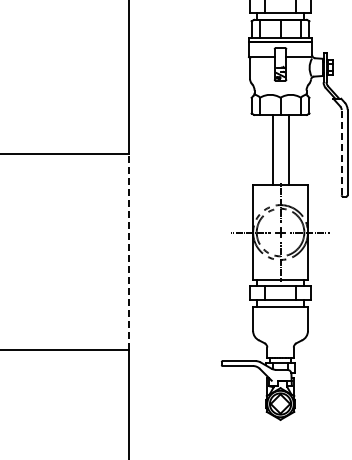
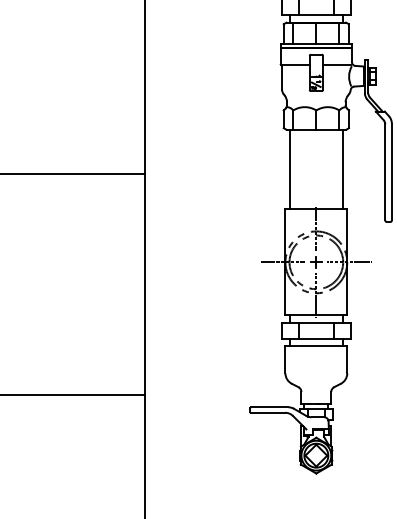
line: (272, 149) -> (289, 168), moved
line: (289, 149) -> (343, 168), moved
line: (341, 152) -> (385, 172), dashed -> solid
line: (128, 252) -> (144, 284), dashed -> solid

